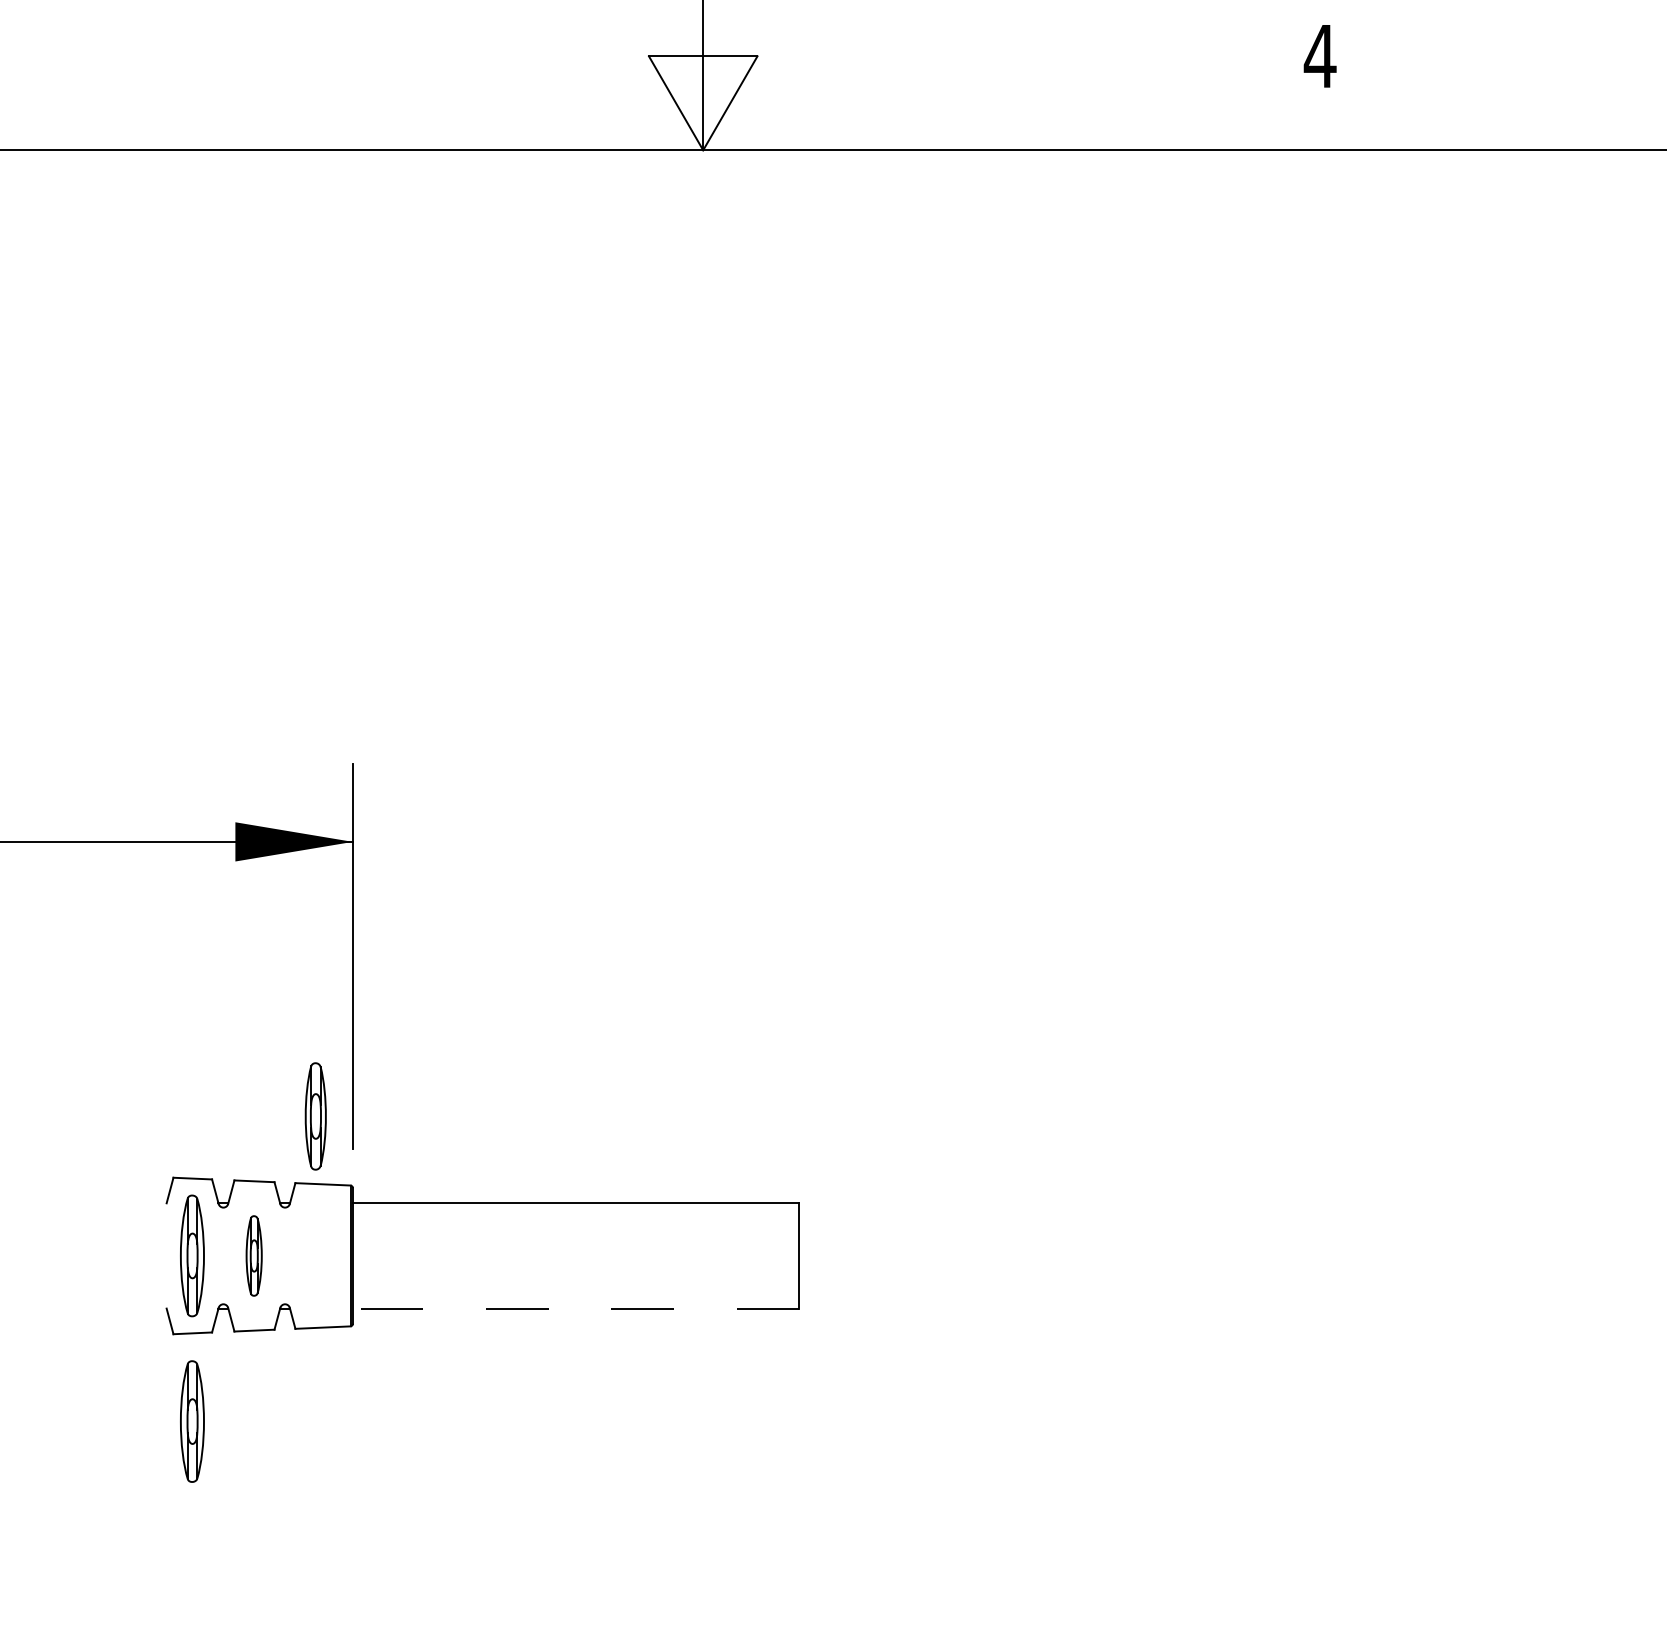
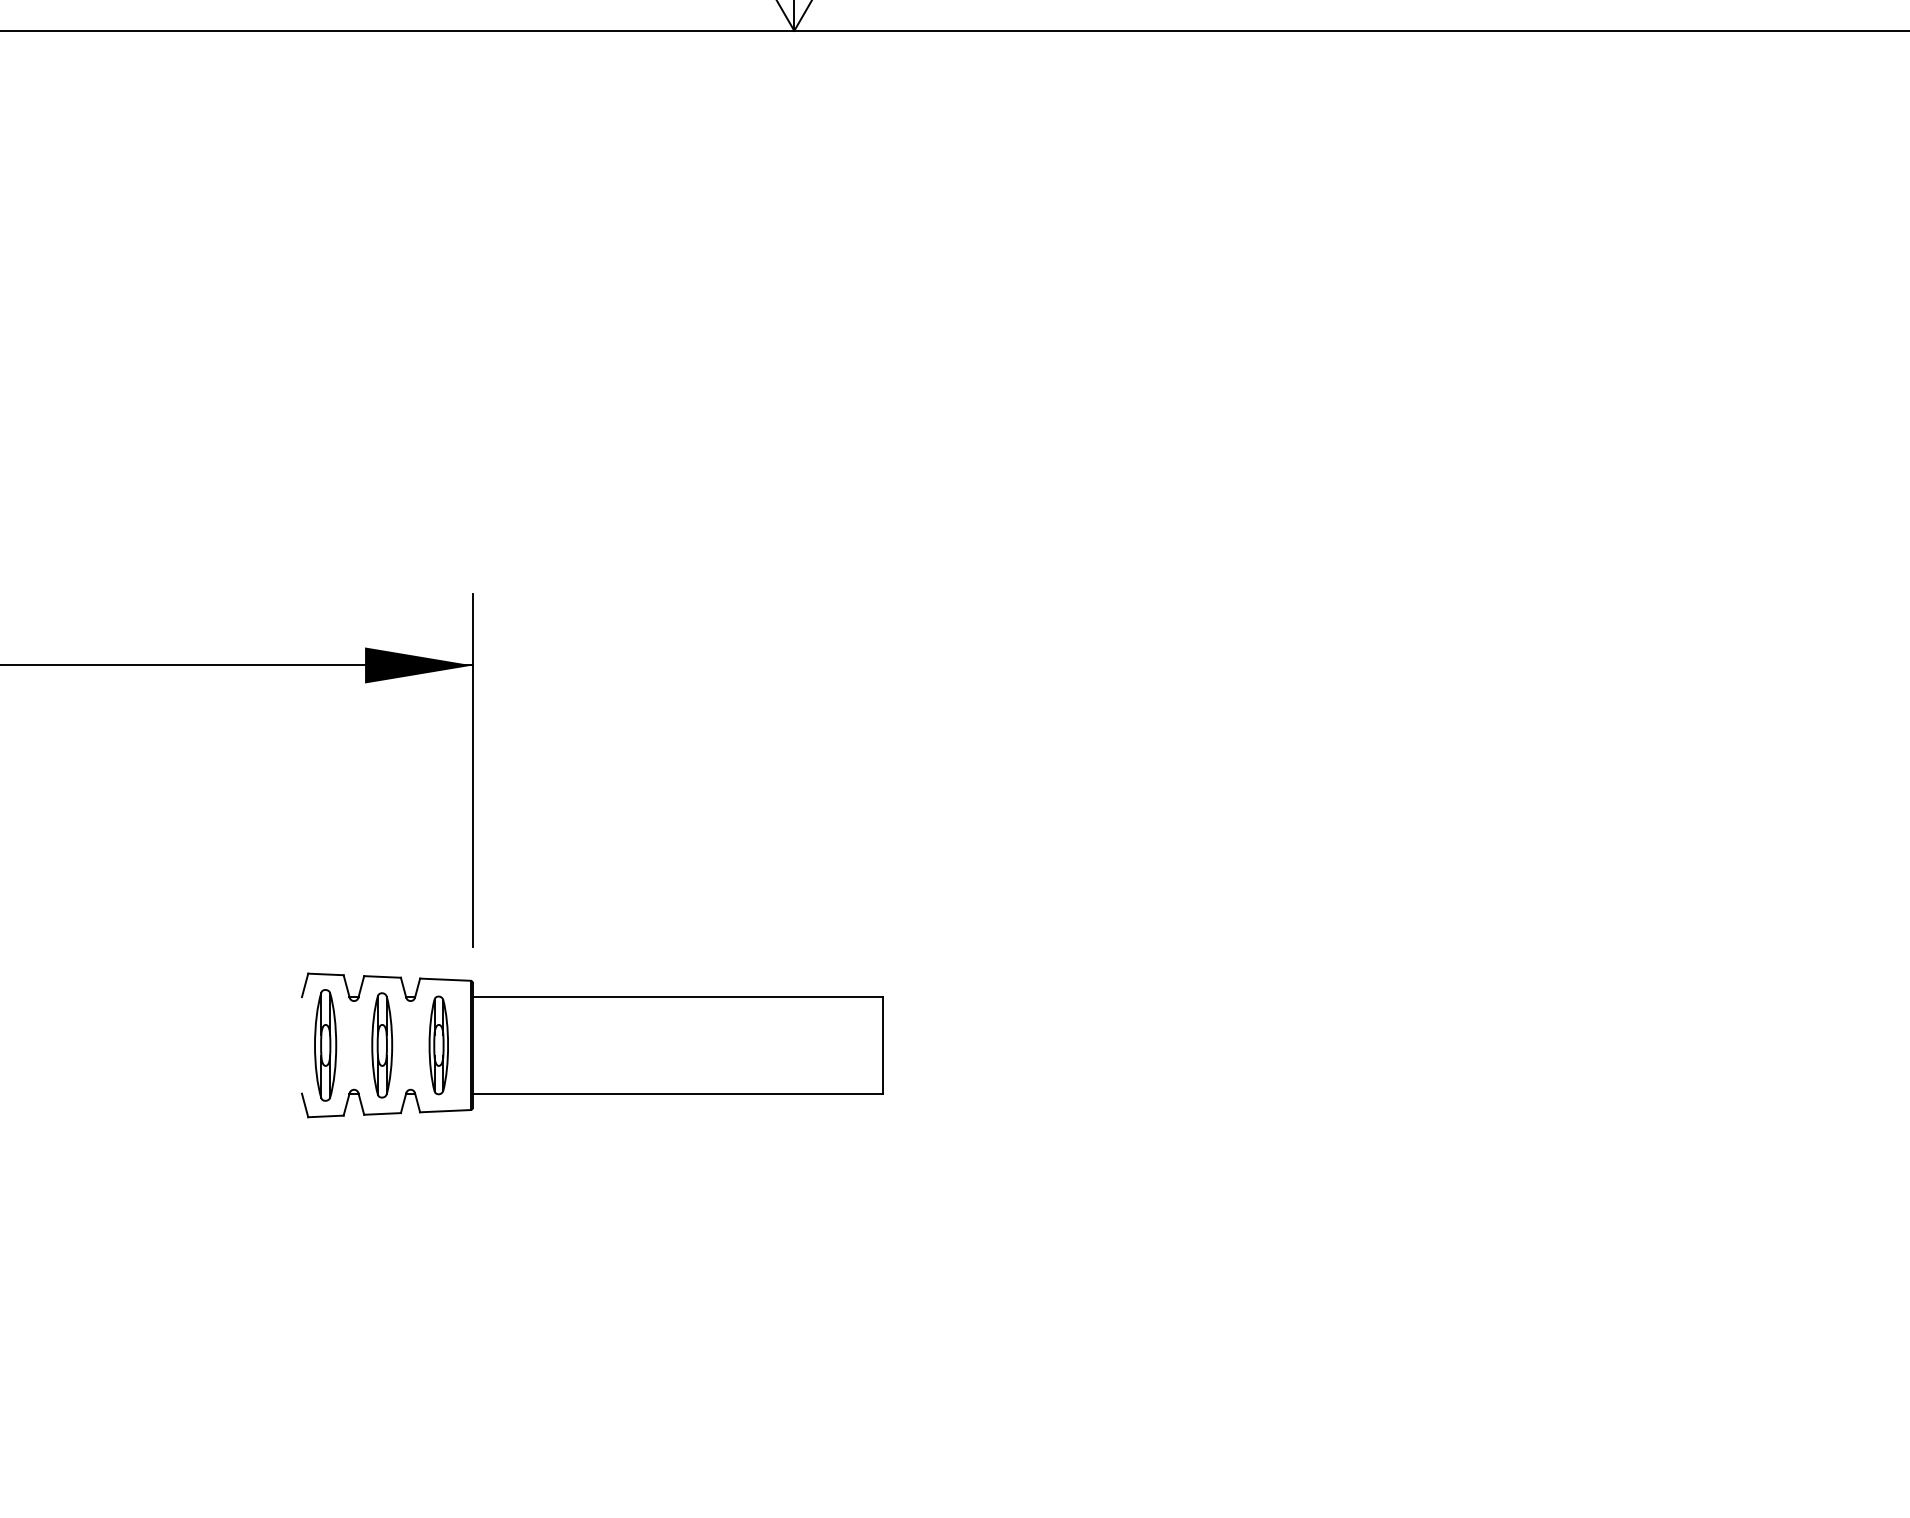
part: (315, 1116) -> (438, 1045), moved
part: (254, 1256) -> (382, 1045), size x1.43
line: (575, 1309) -> (677, 1094), dashed -> solid
part: (192, 1421) -> (325, 1197), removed

